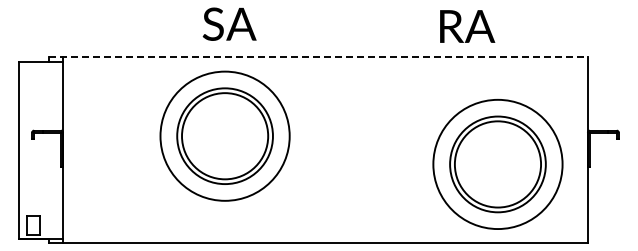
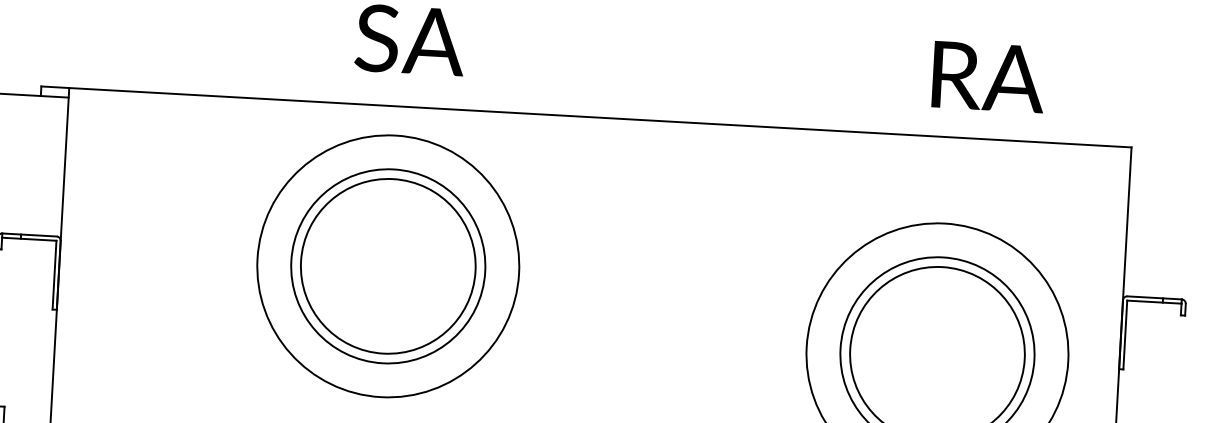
text: (467, 26) -> (988, 77), moved
line: (319, 57) -> (588, 117), dashed -> solid

